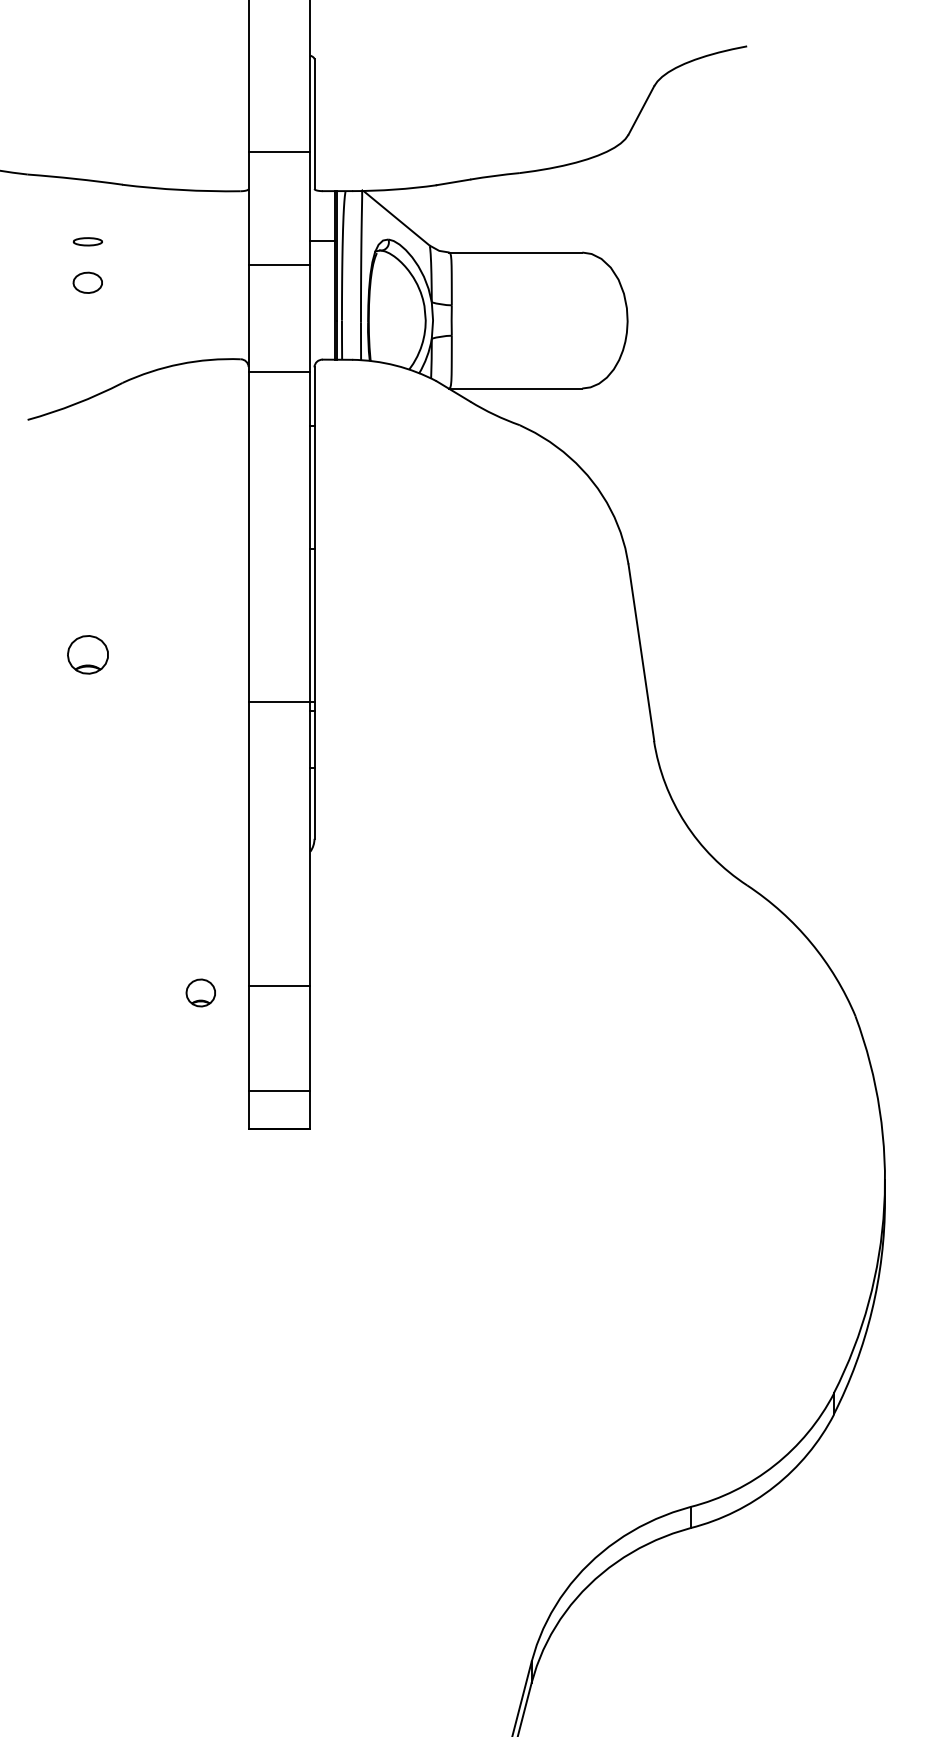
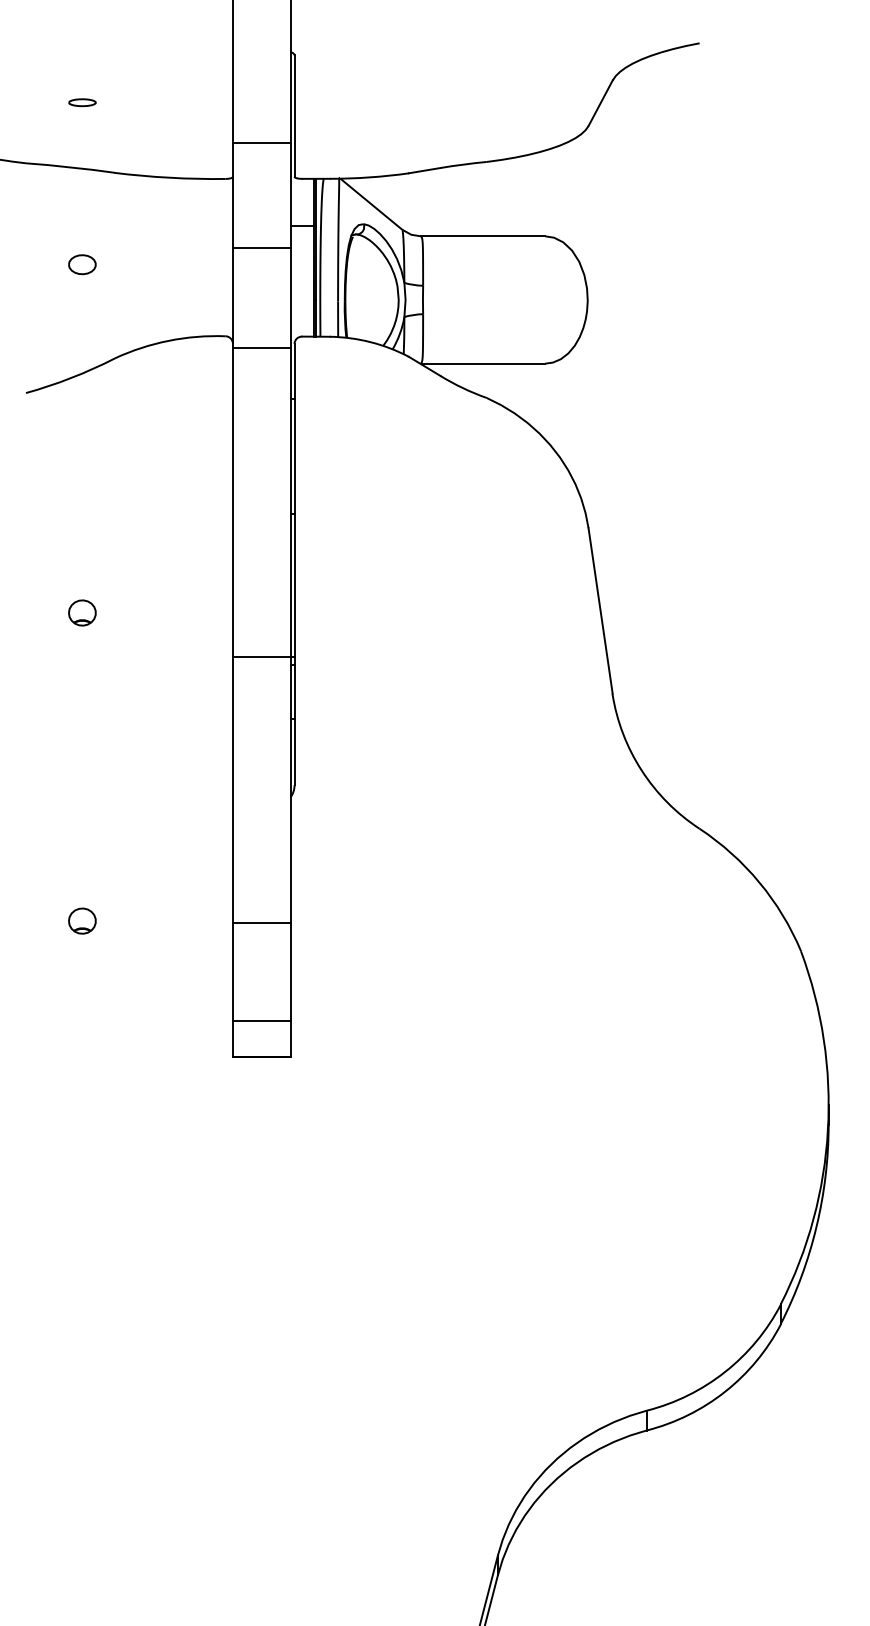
part: (87, 241) -> (82, 102), moved
part: (87, 654) -> (82, 612), size x0.71
part: (200, 992) -> (82, 920), moved

